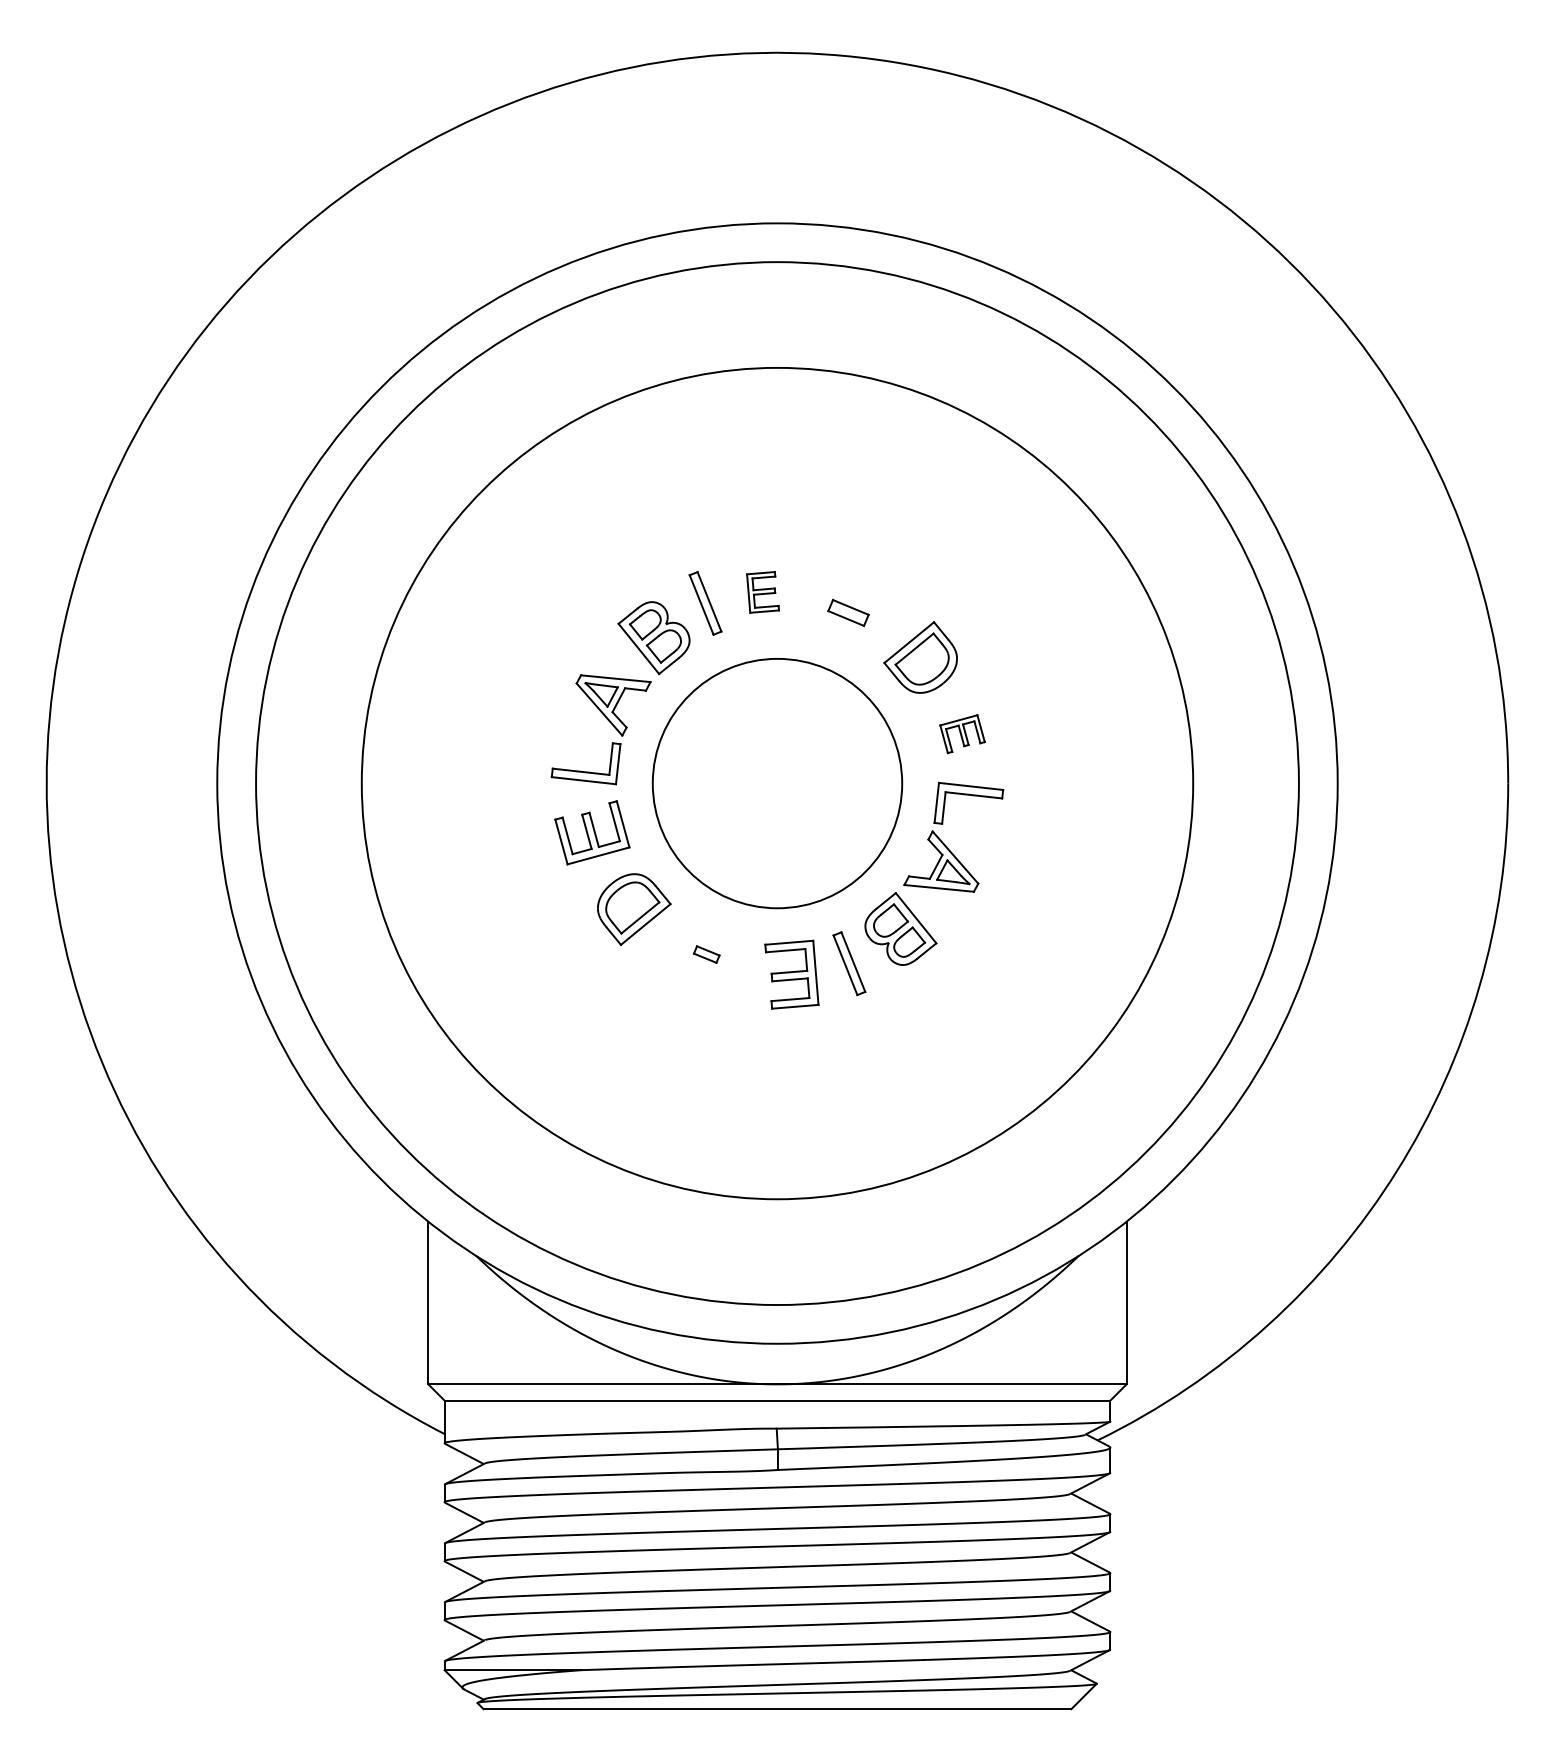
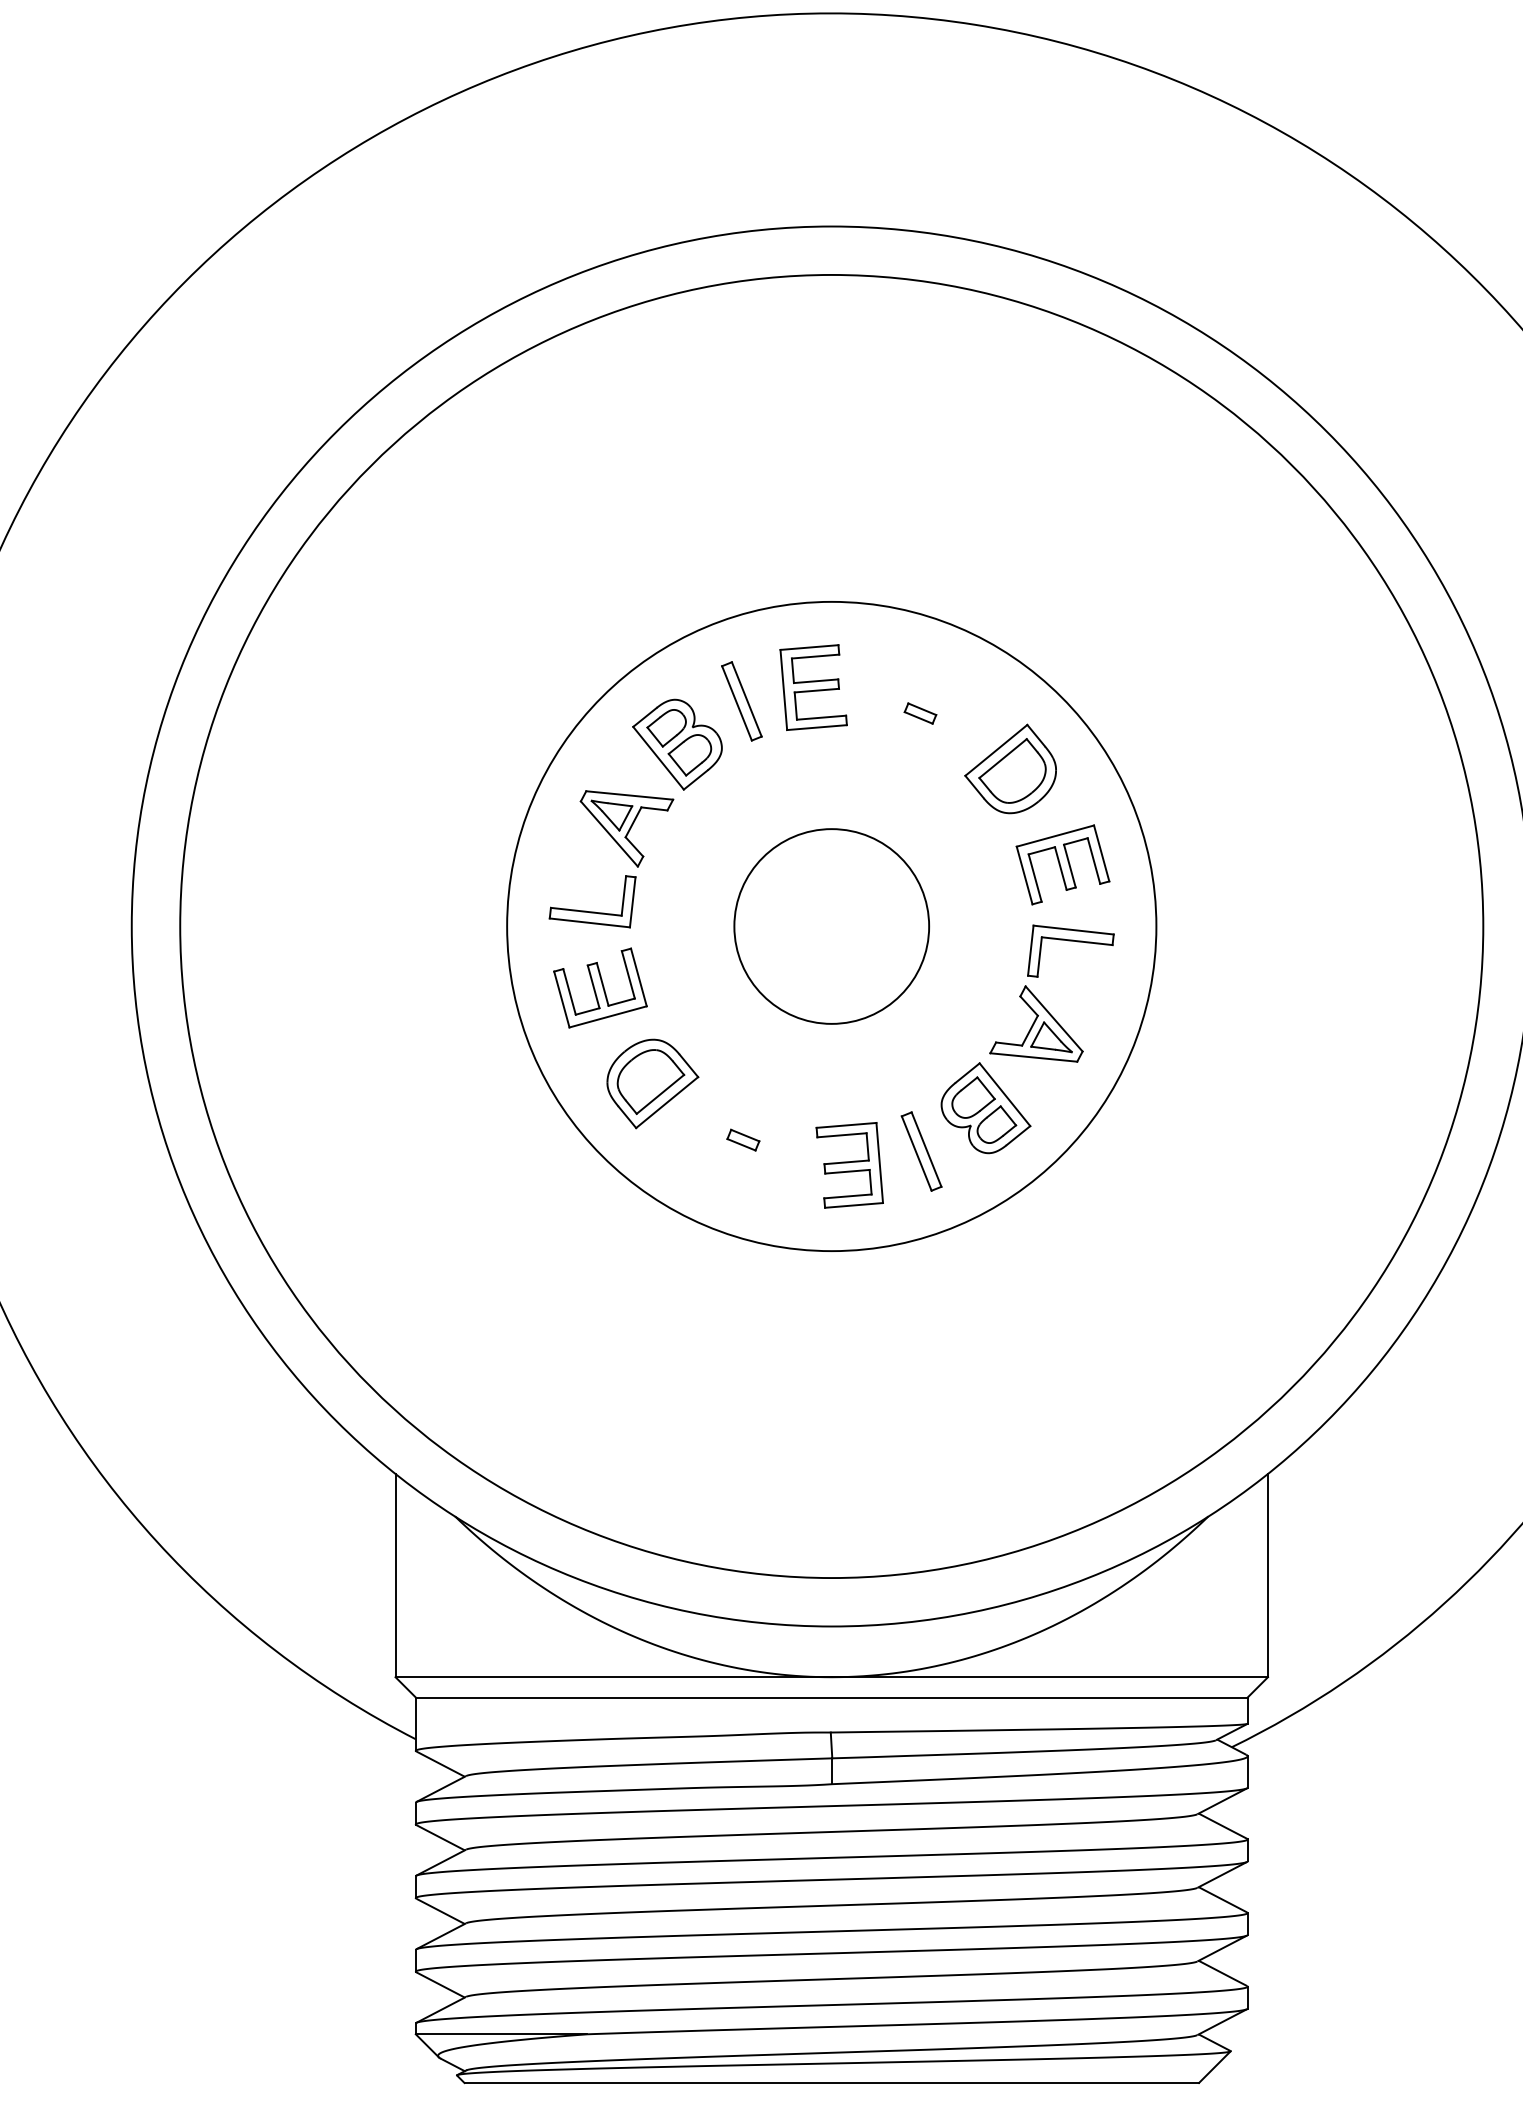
part: (762, 592) -> (813, 687), size x1.67
part: (848, 613) -> (920, 713), size x0.62
part: (962, 733) -> (1062, 863), size x1.67
circle: (777, 783) -> (831, 926), size x0.62
circle: (777, 783) -> (831, 926), size x0.62

